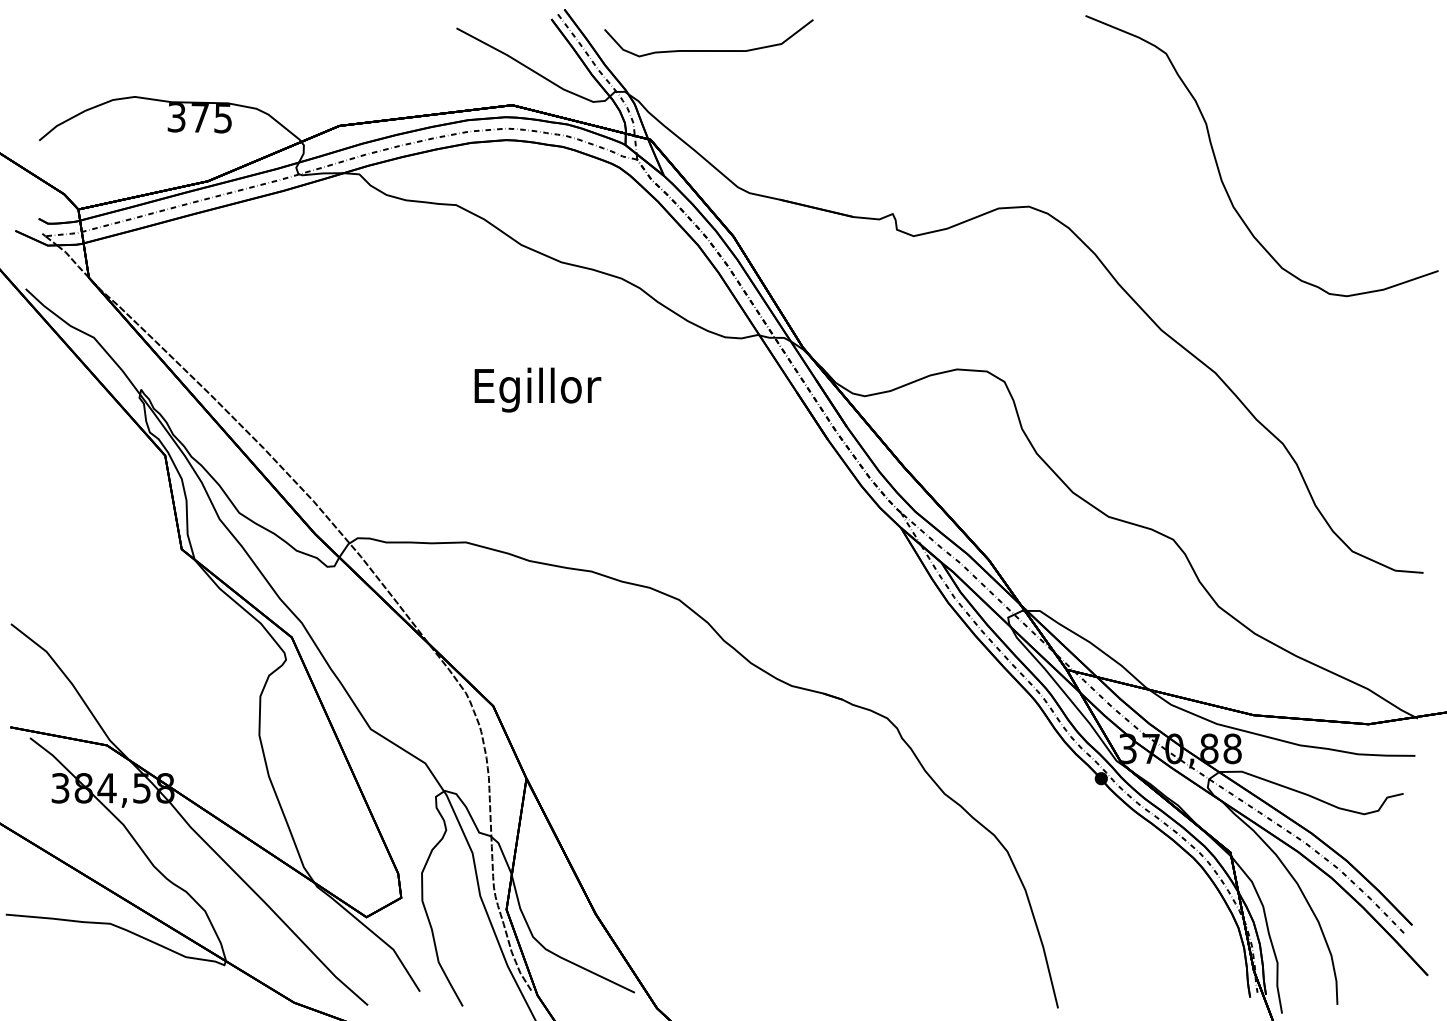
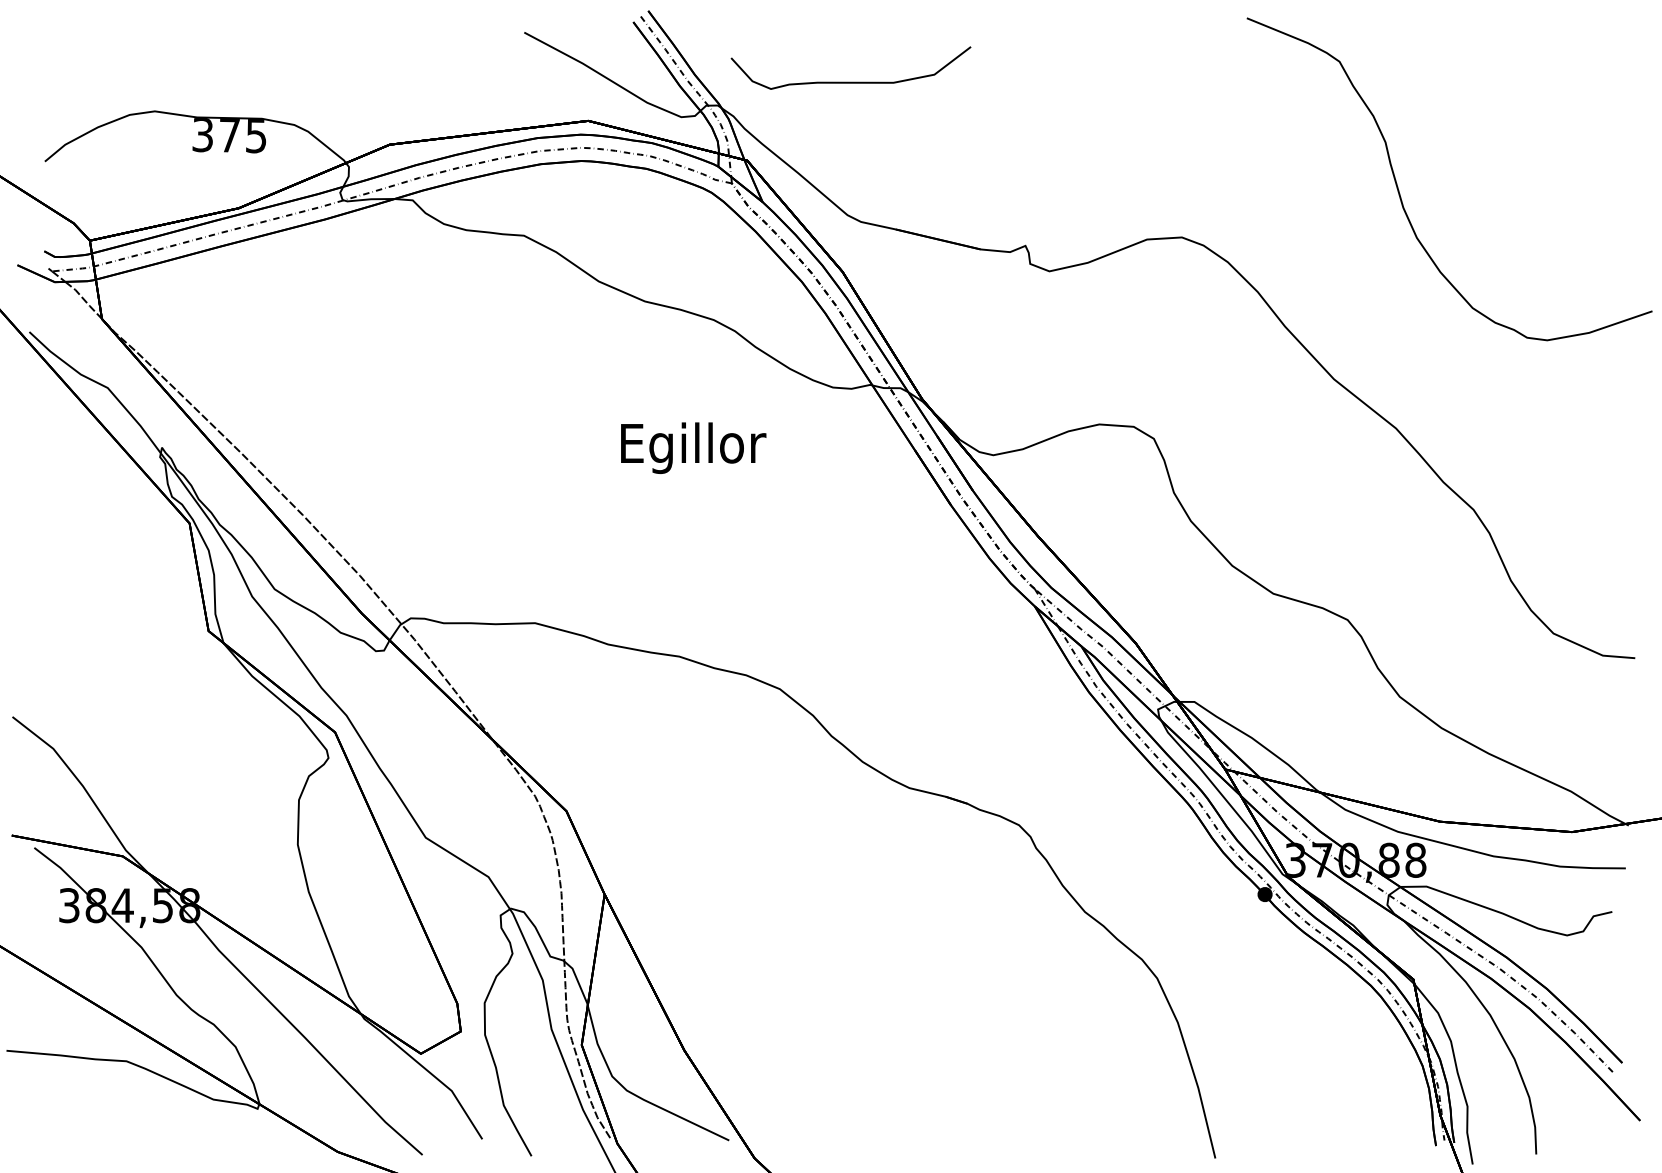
curve: (708, 50) -> (850, 82), moved
text: (537, 389) -> (693, 447), moved

